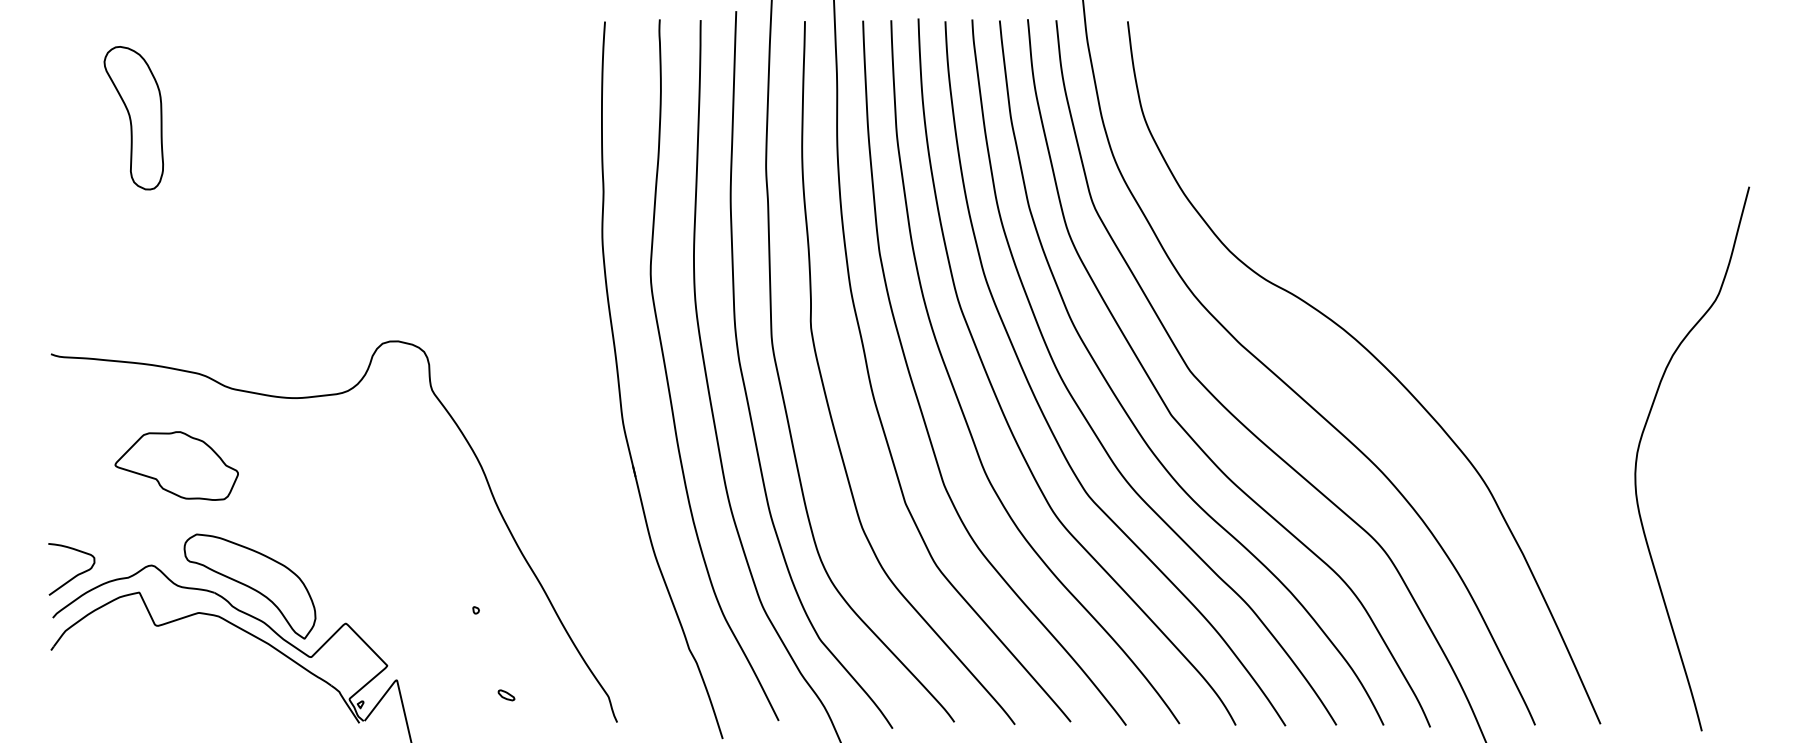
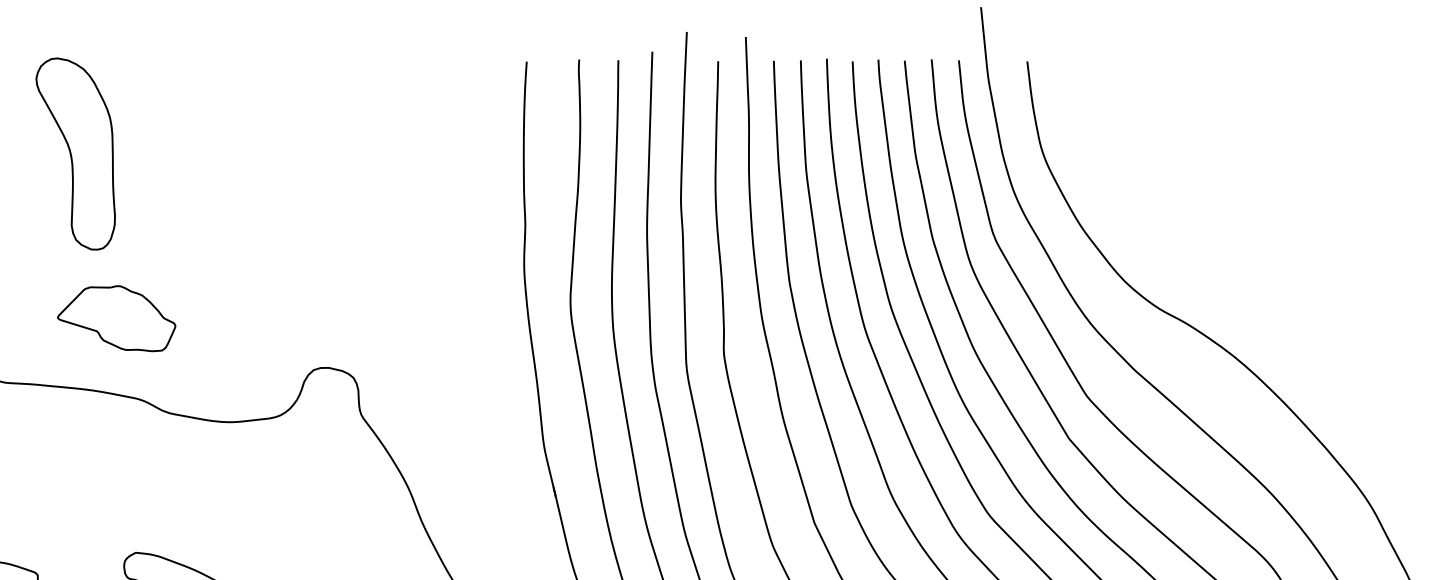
part: (133, 118) -> (75, 154), size x1.4
part: (176, 465) -> (116, 318), moved

